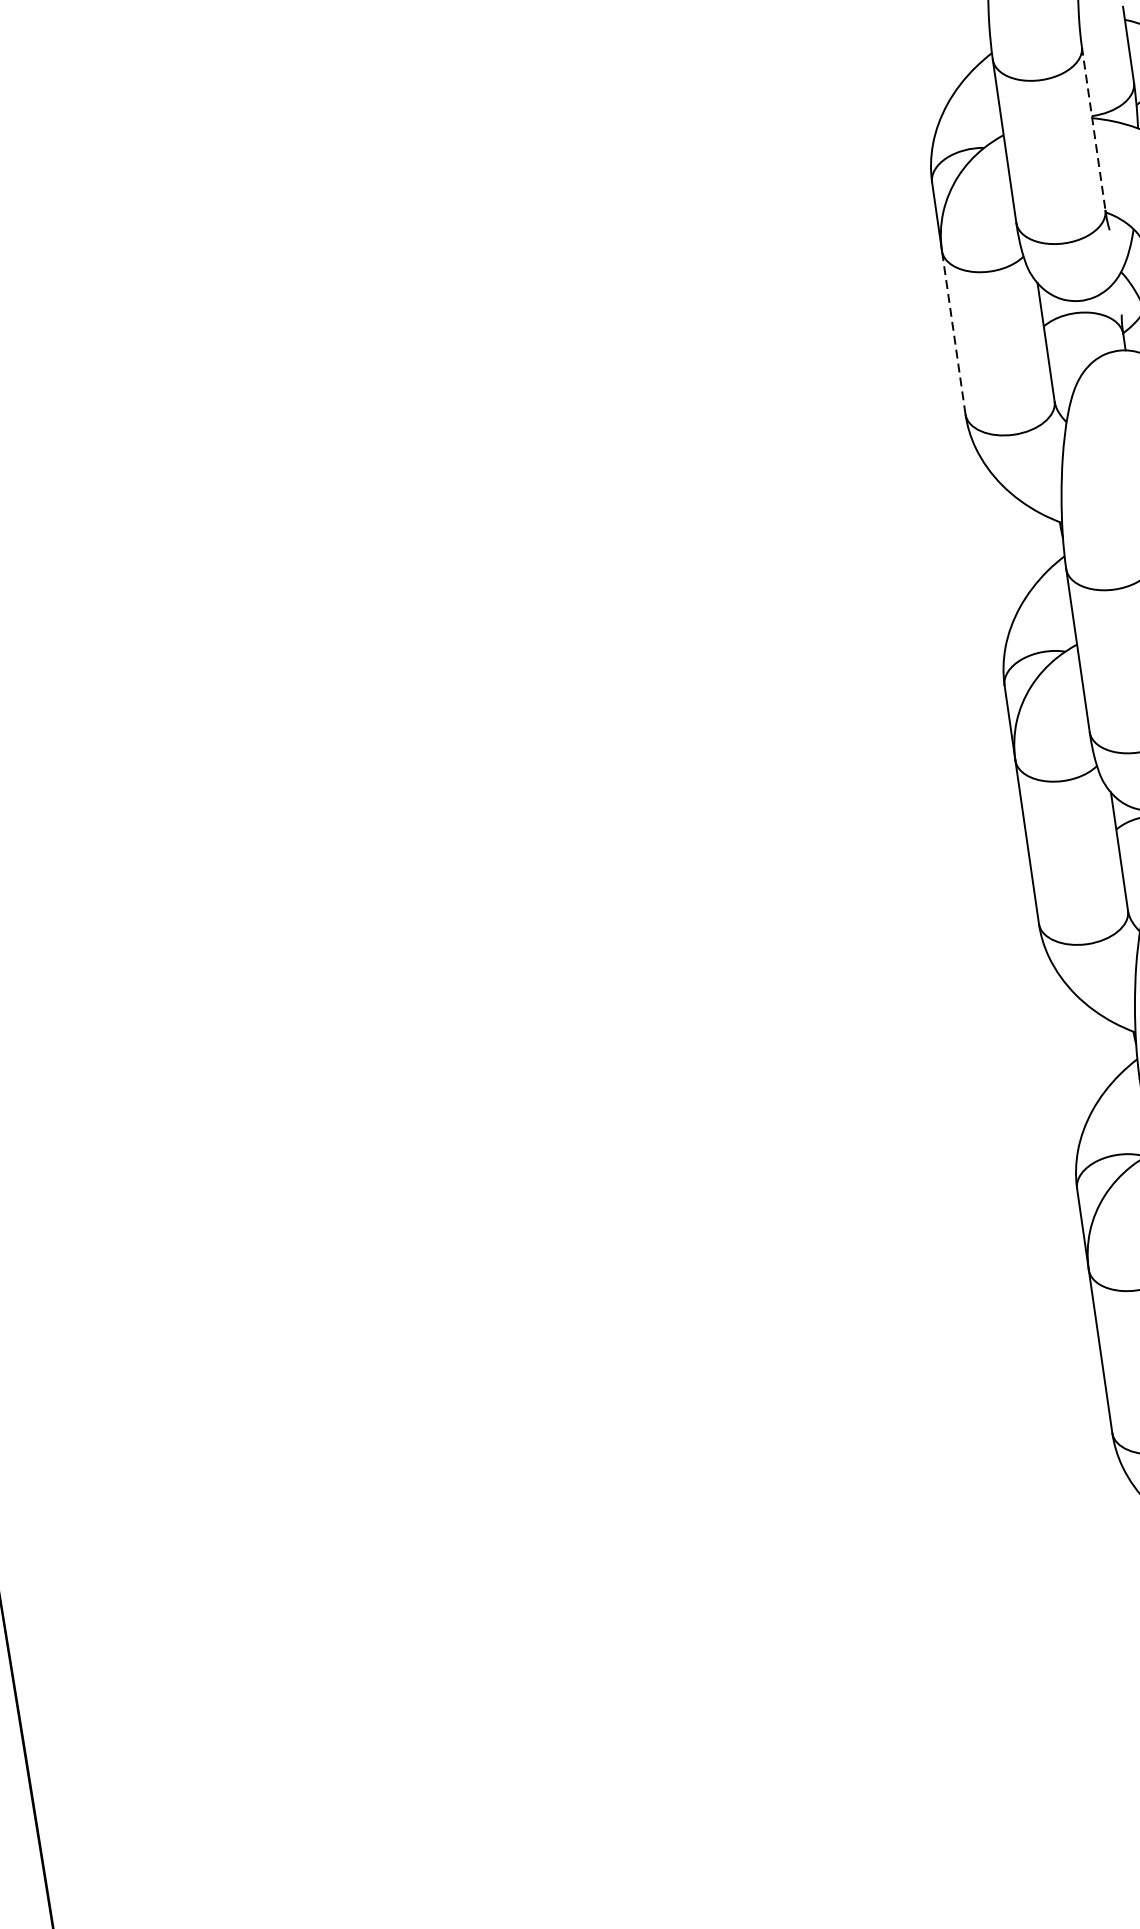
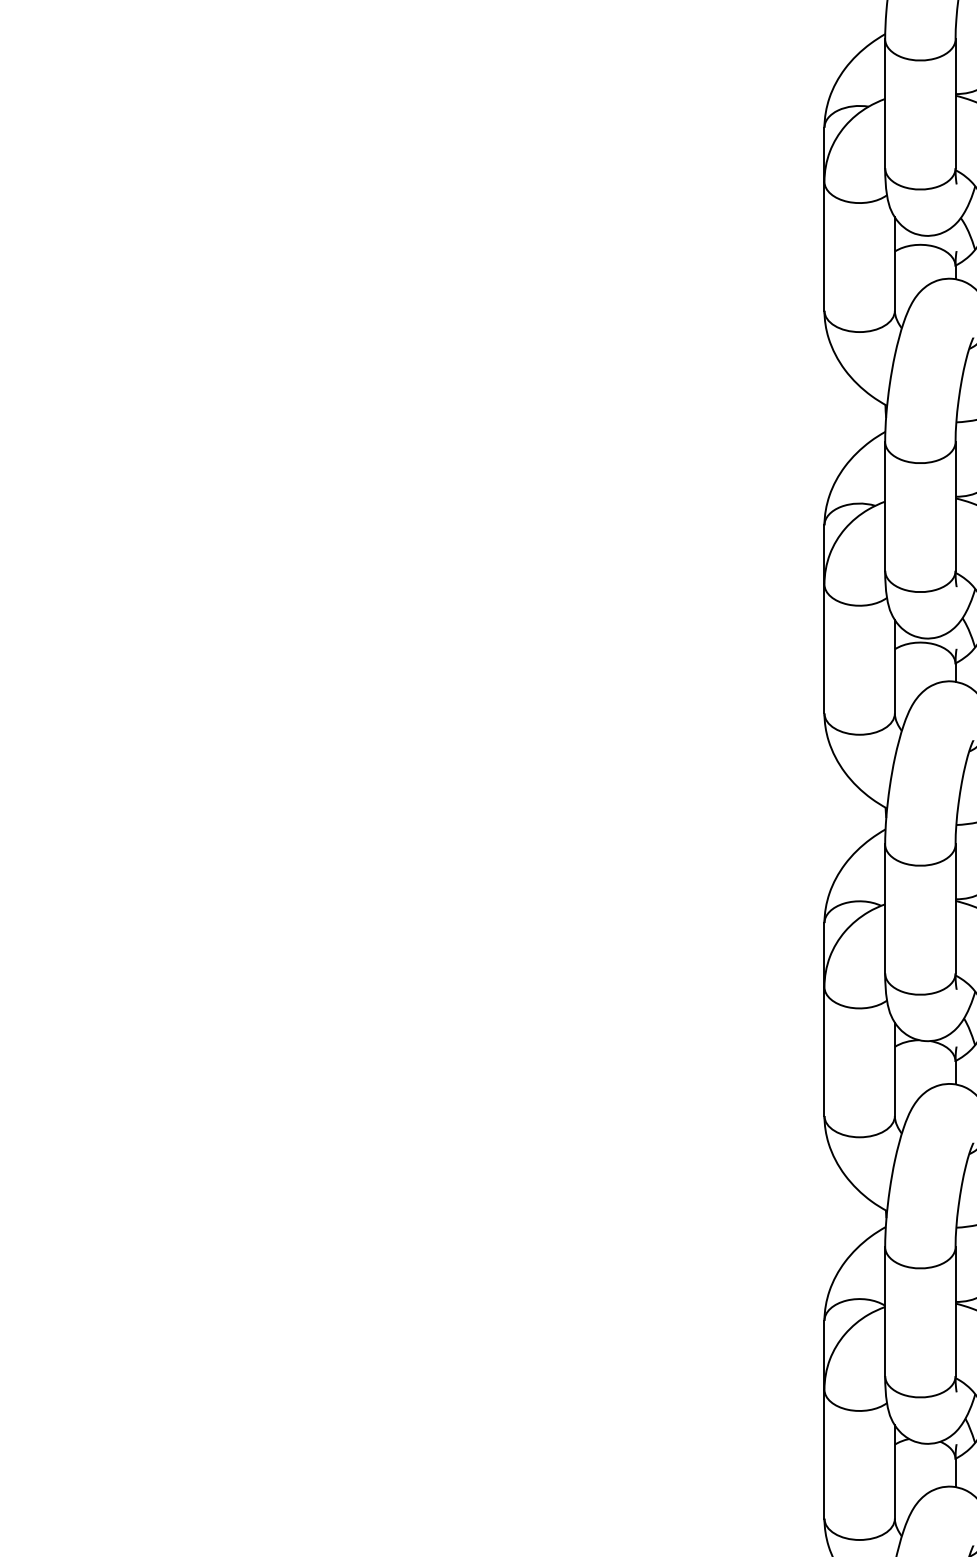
line: (1093, 128) -> (955, 103), dashed -> solid
line: (953, 332) -> (824, 246), dashed -> solid

